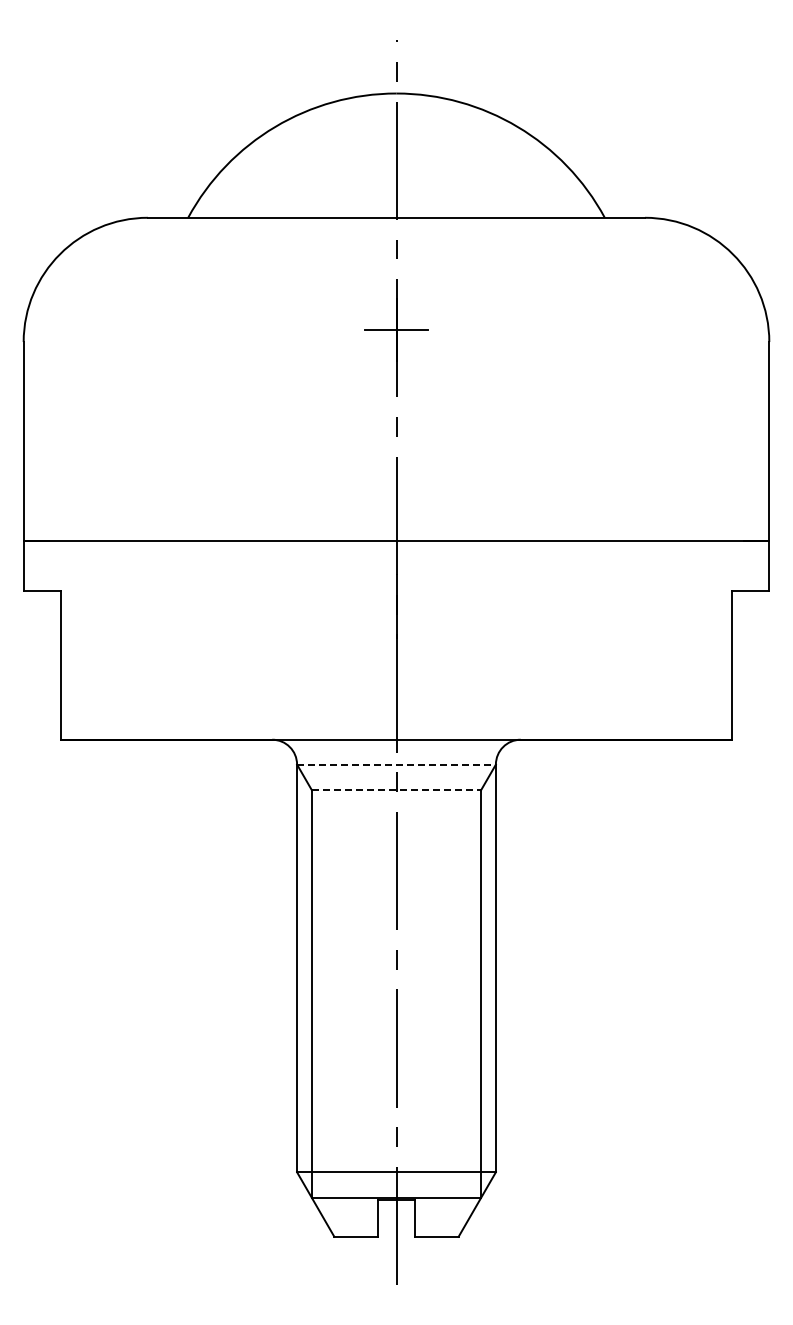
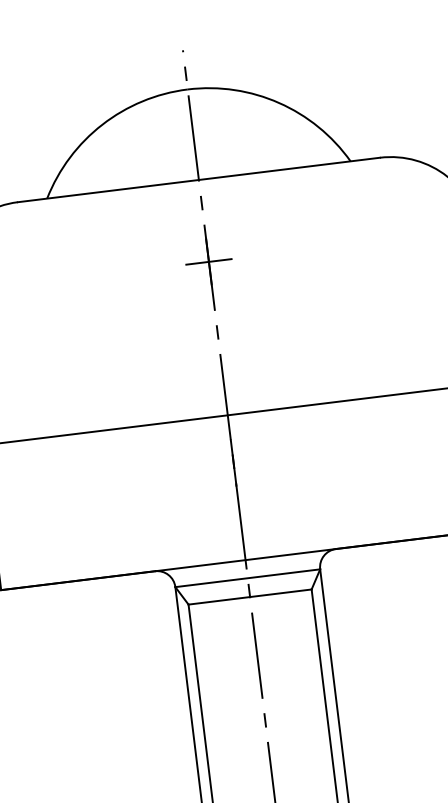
line: (397, 764) -> (248, 578), dashed -> solid
line: (396, 790) -> (250, 597), dashed -> solid

